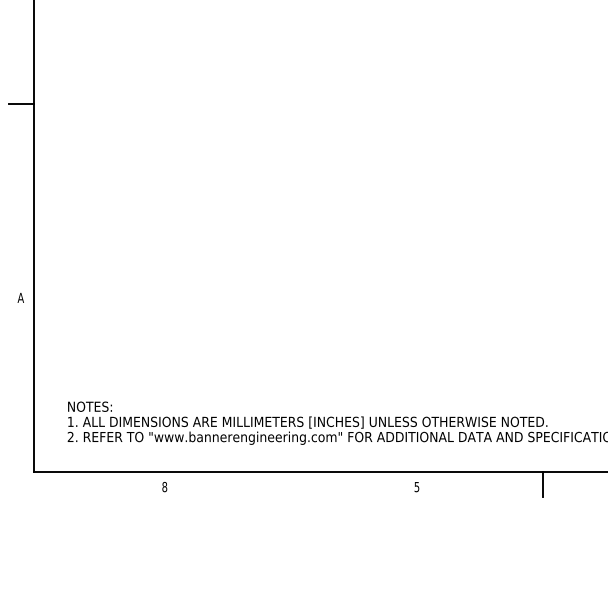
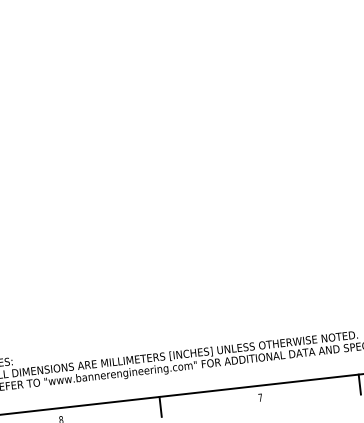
line: (290, 484) -> (160, 406), added
text: (416, 487) -> (260, 398), 5 -> 7

